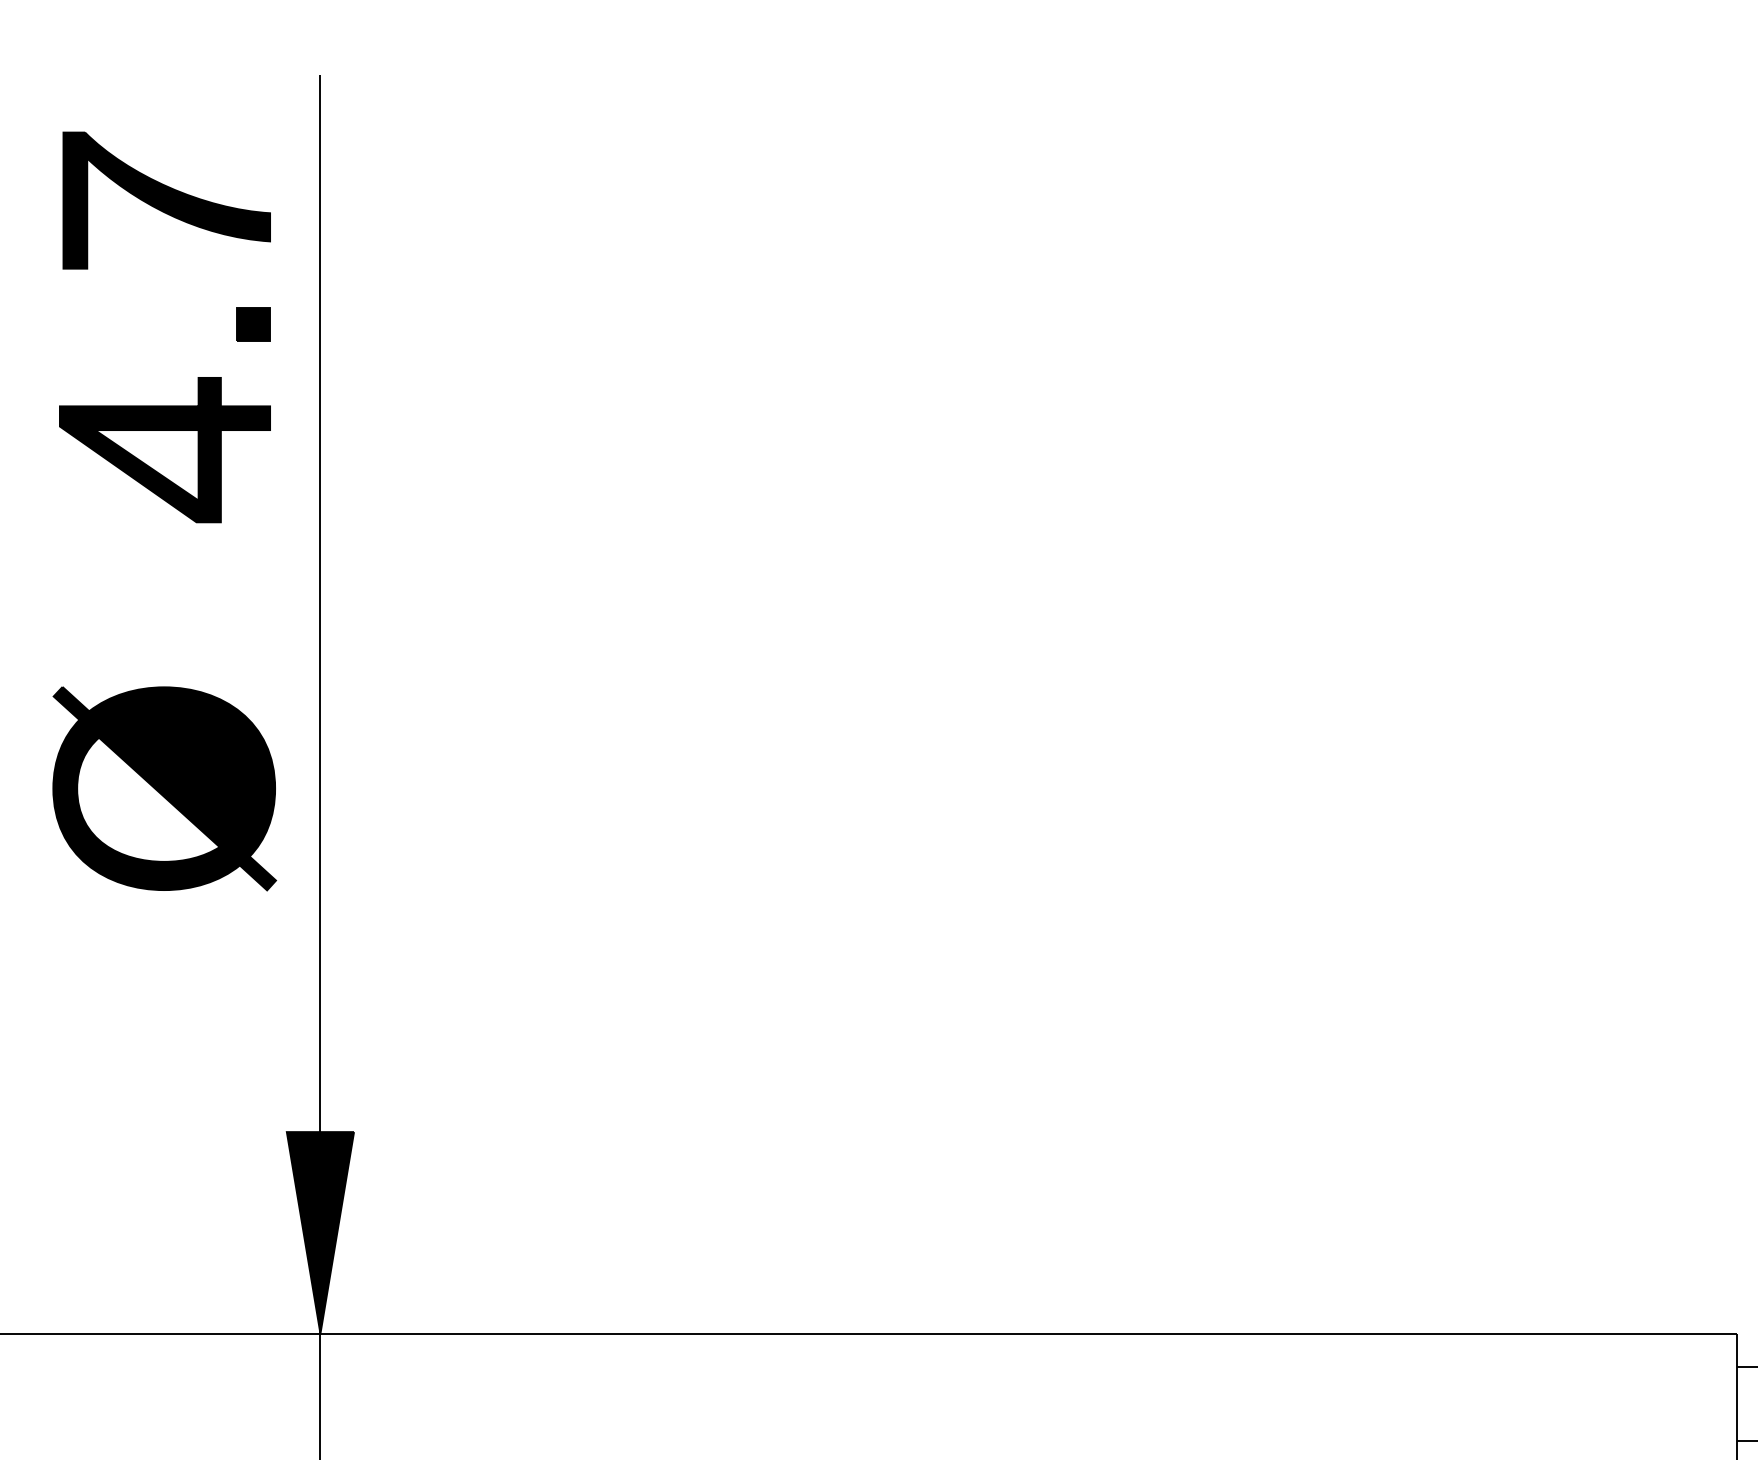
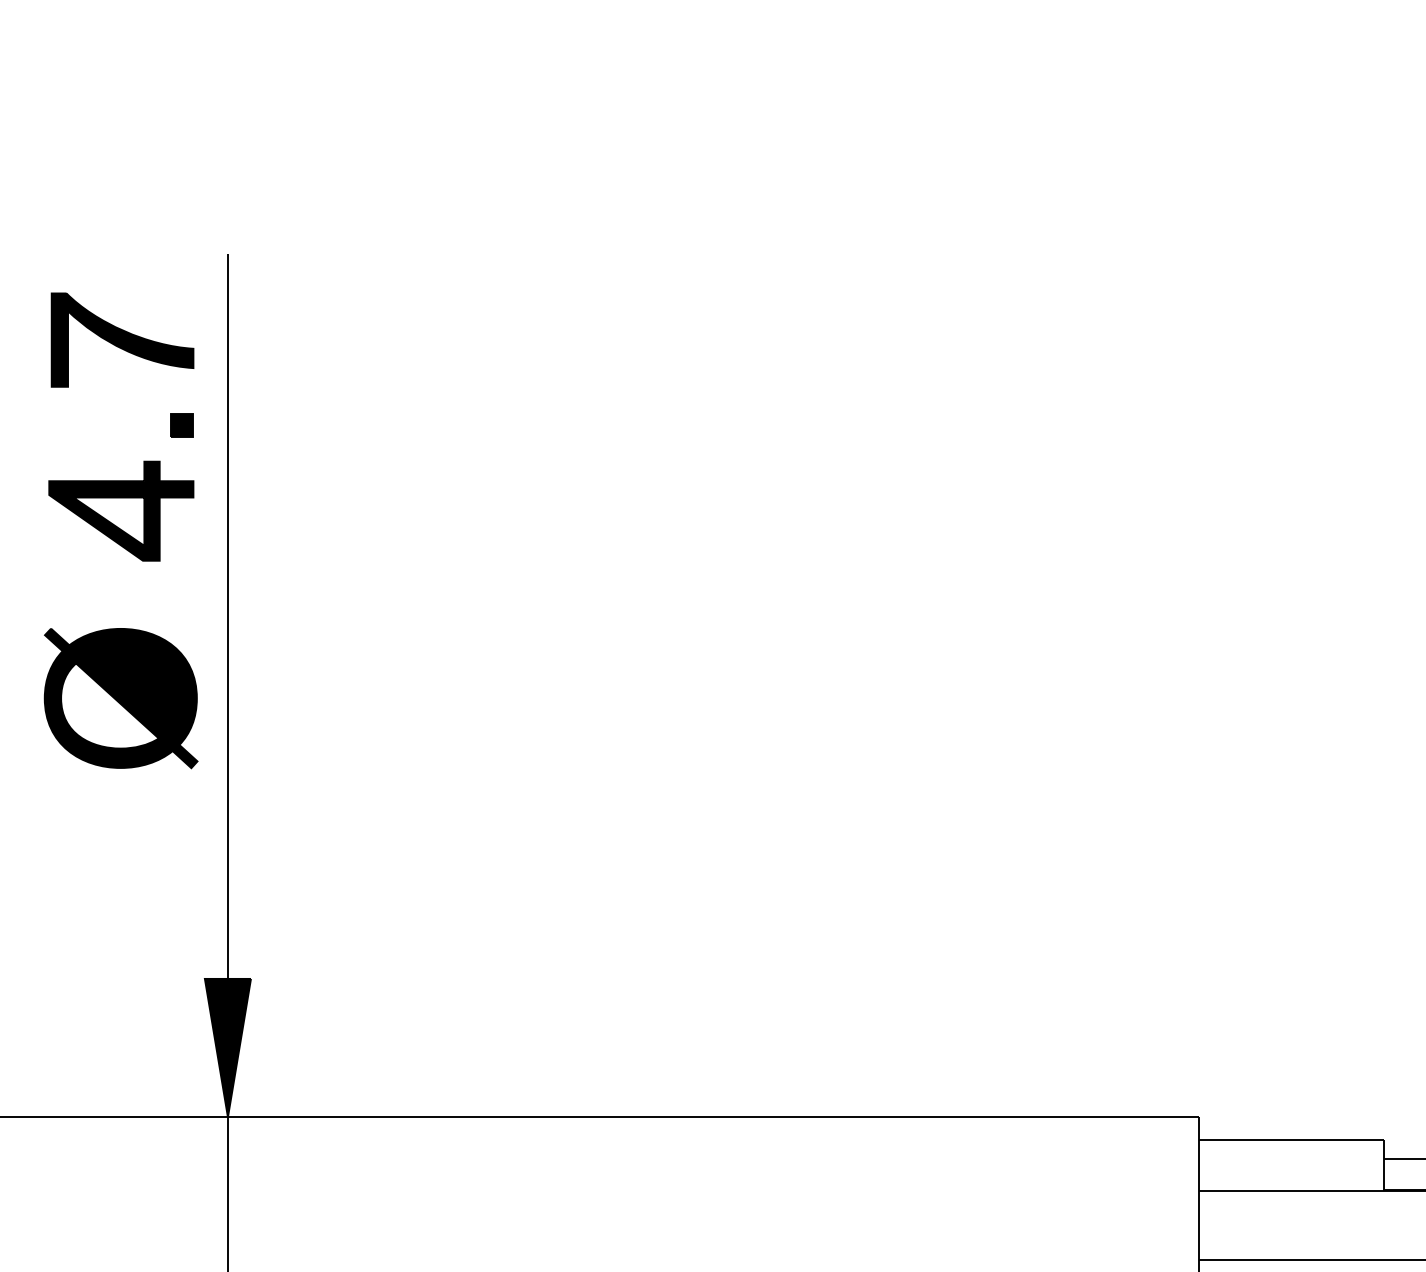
part: (163, 788) -> (120, 698), moved

